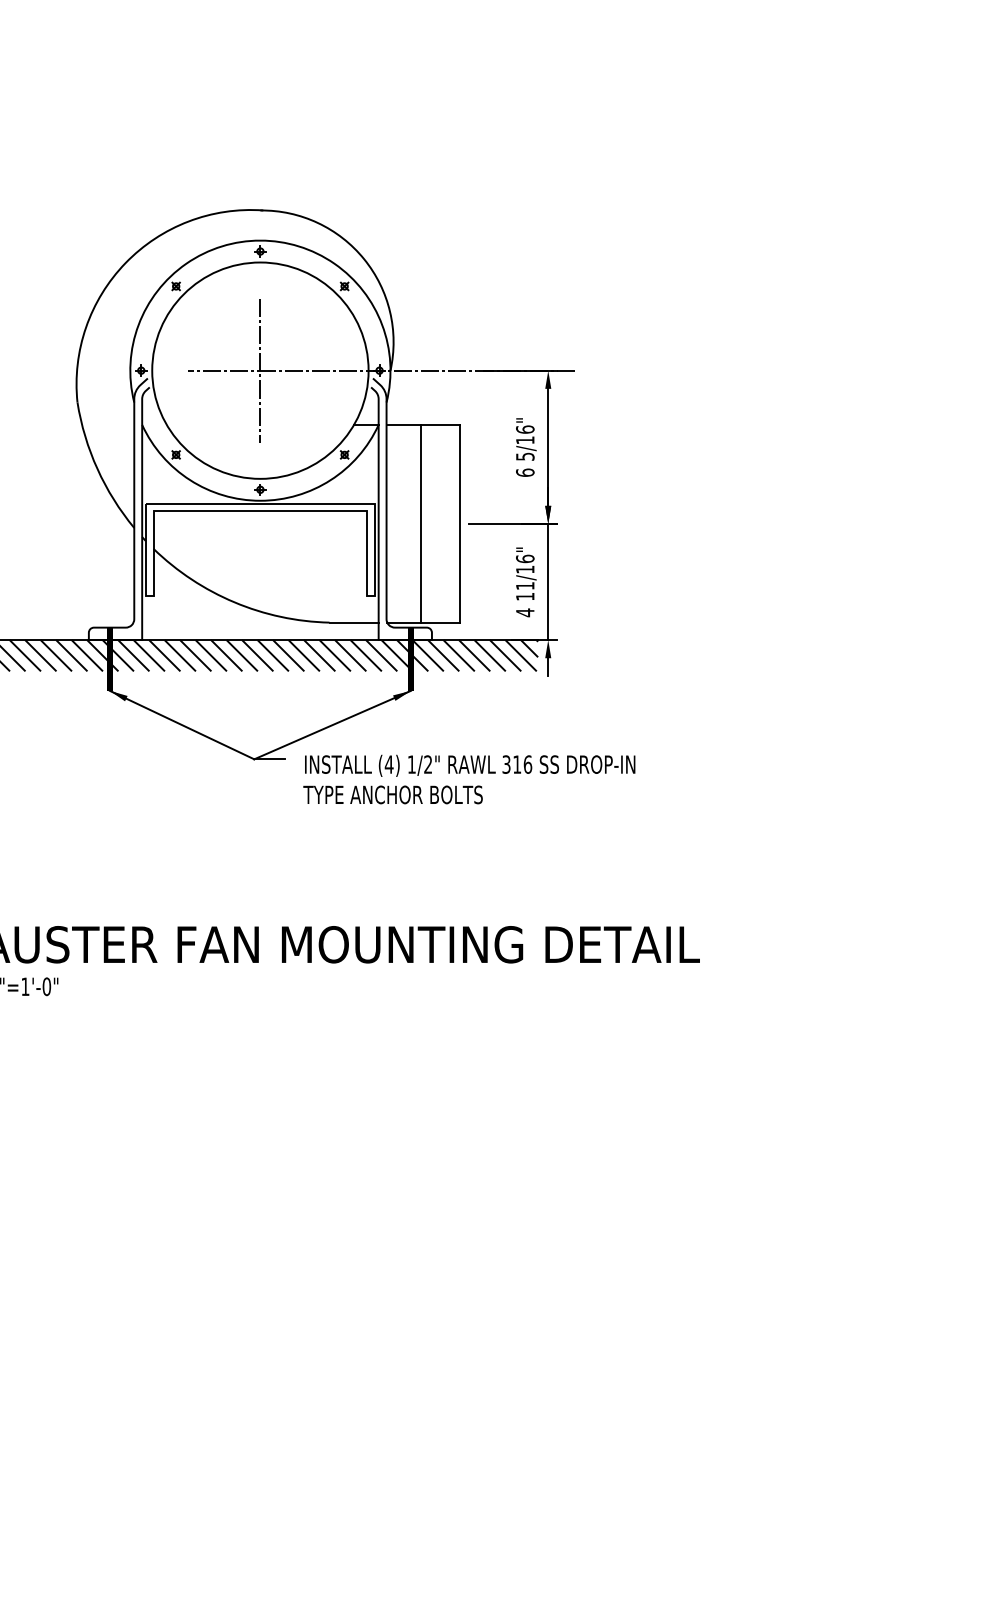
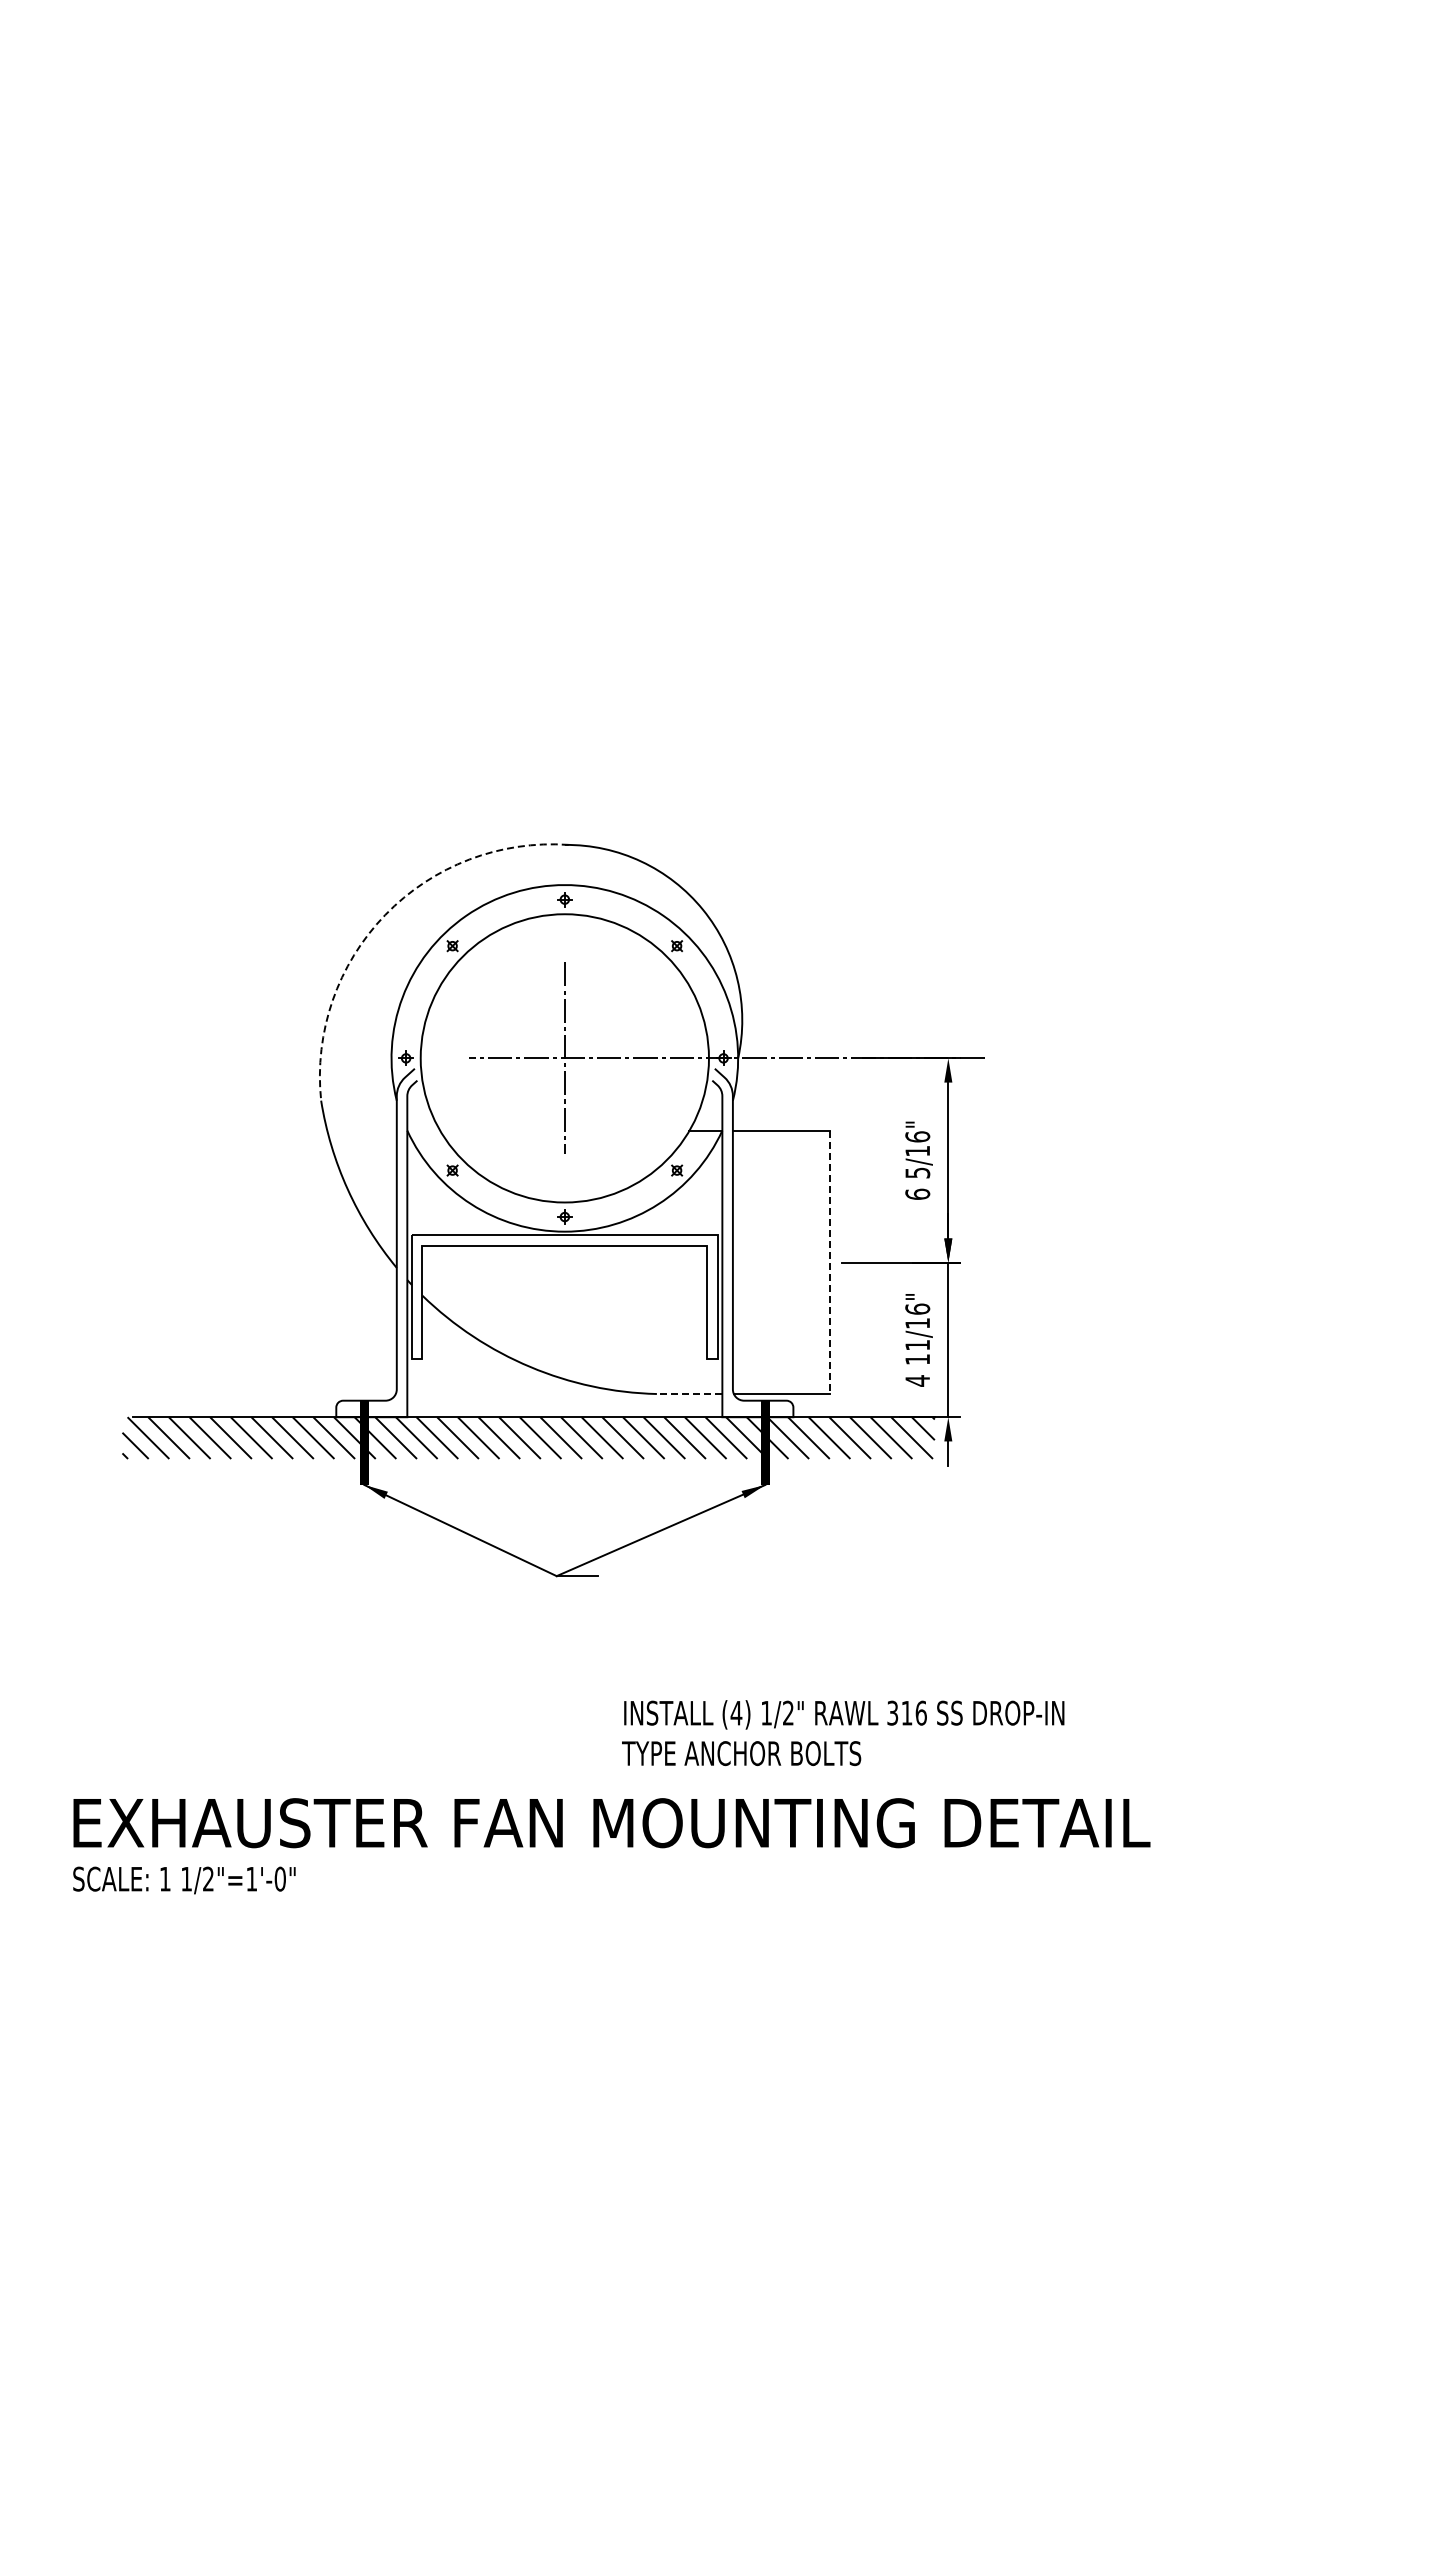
arc: (125, 263) -> (385, 915), solid -> dashed
line: (421, 523) -> (779, 1262), removed
line: (459, 524) -> (830, 1263), solid -> dashed
line: (353, 622) -> (689, 1394), solid -> dashed
text: (469, 779) -> (843, 1733), moved

